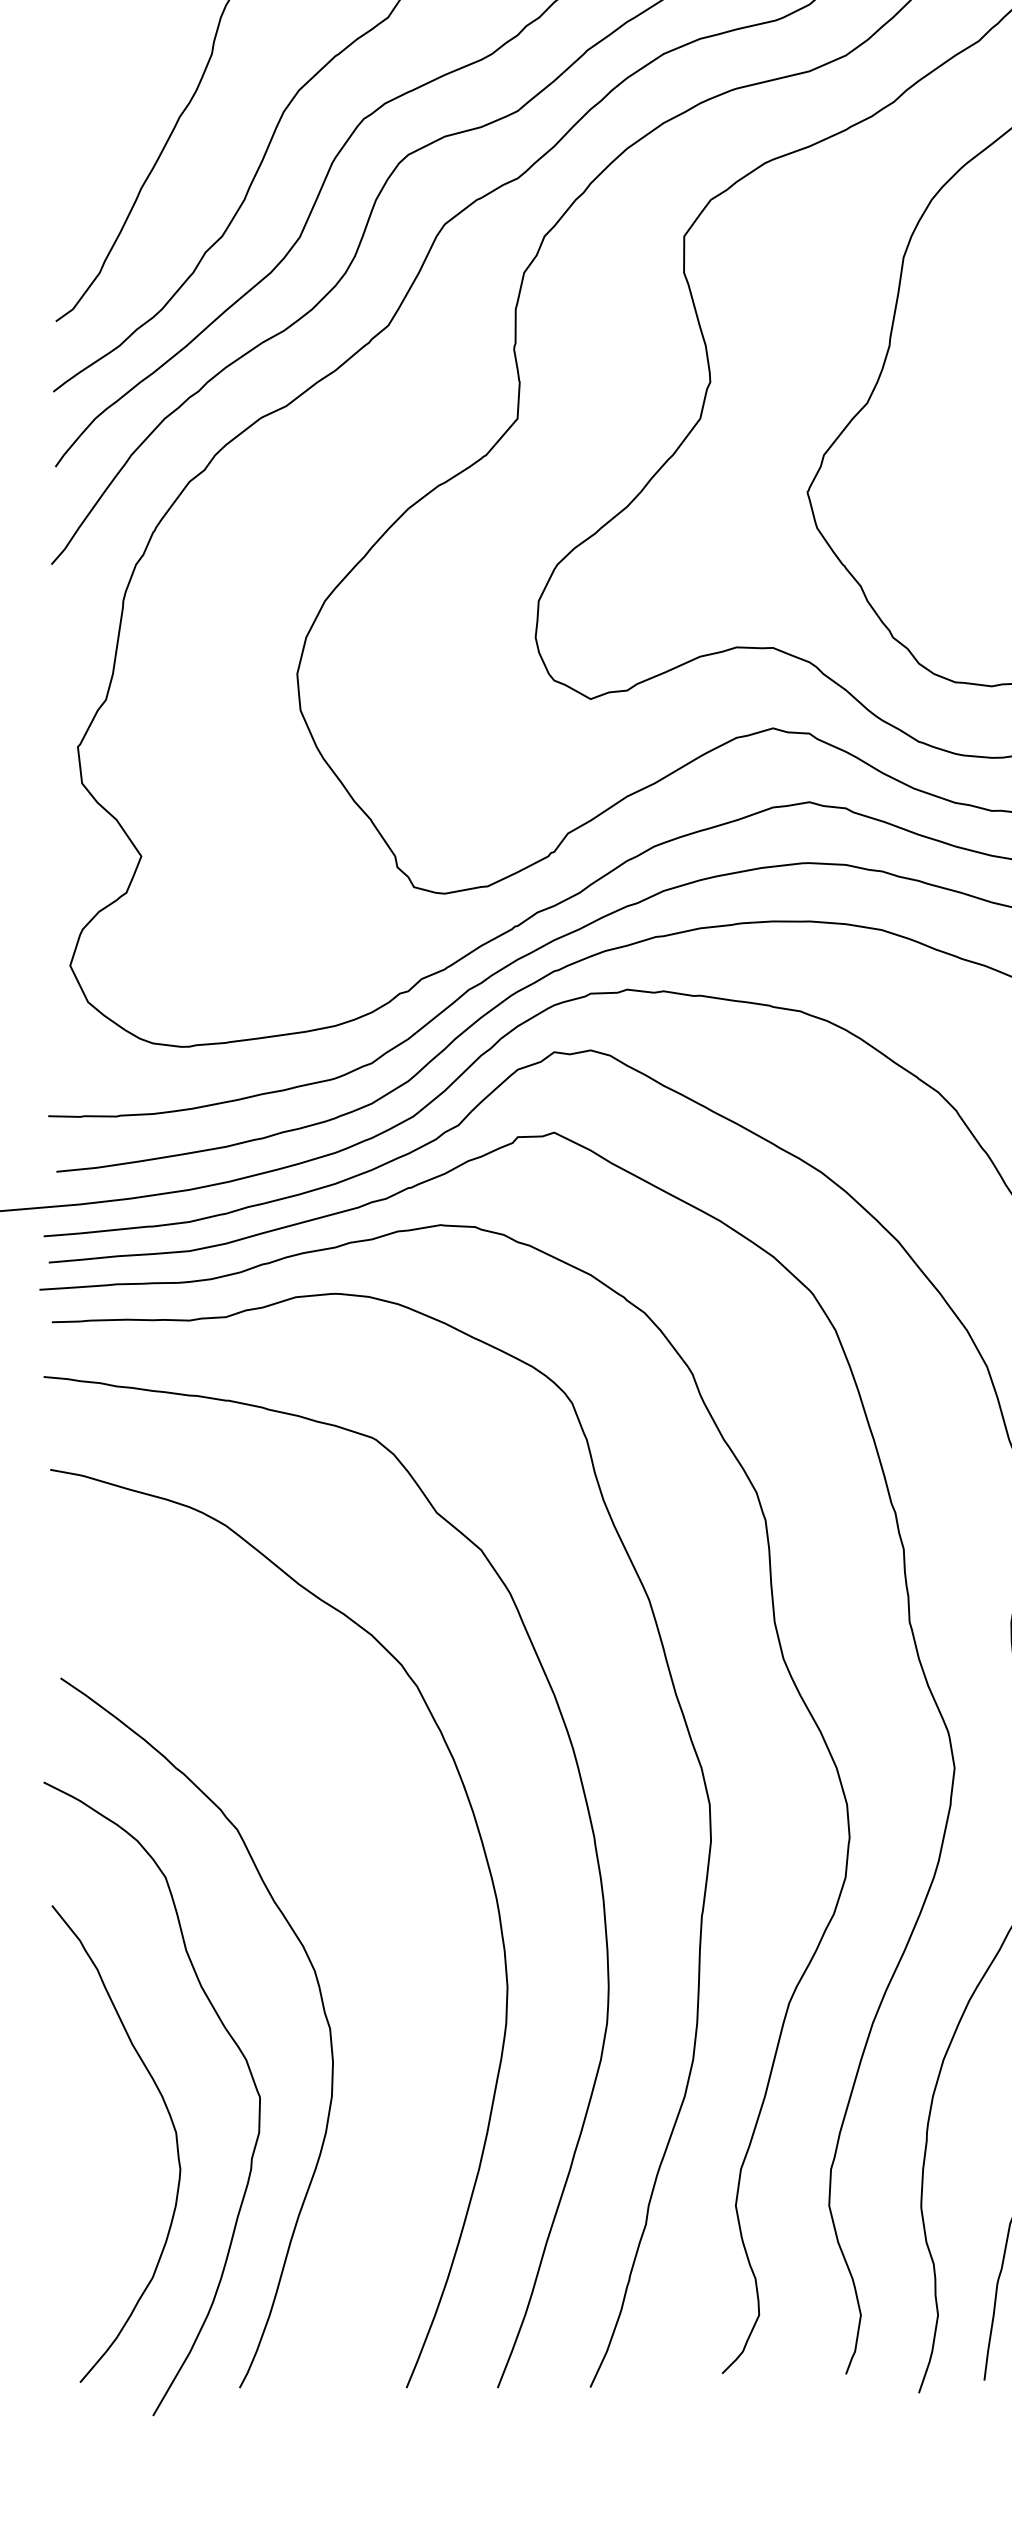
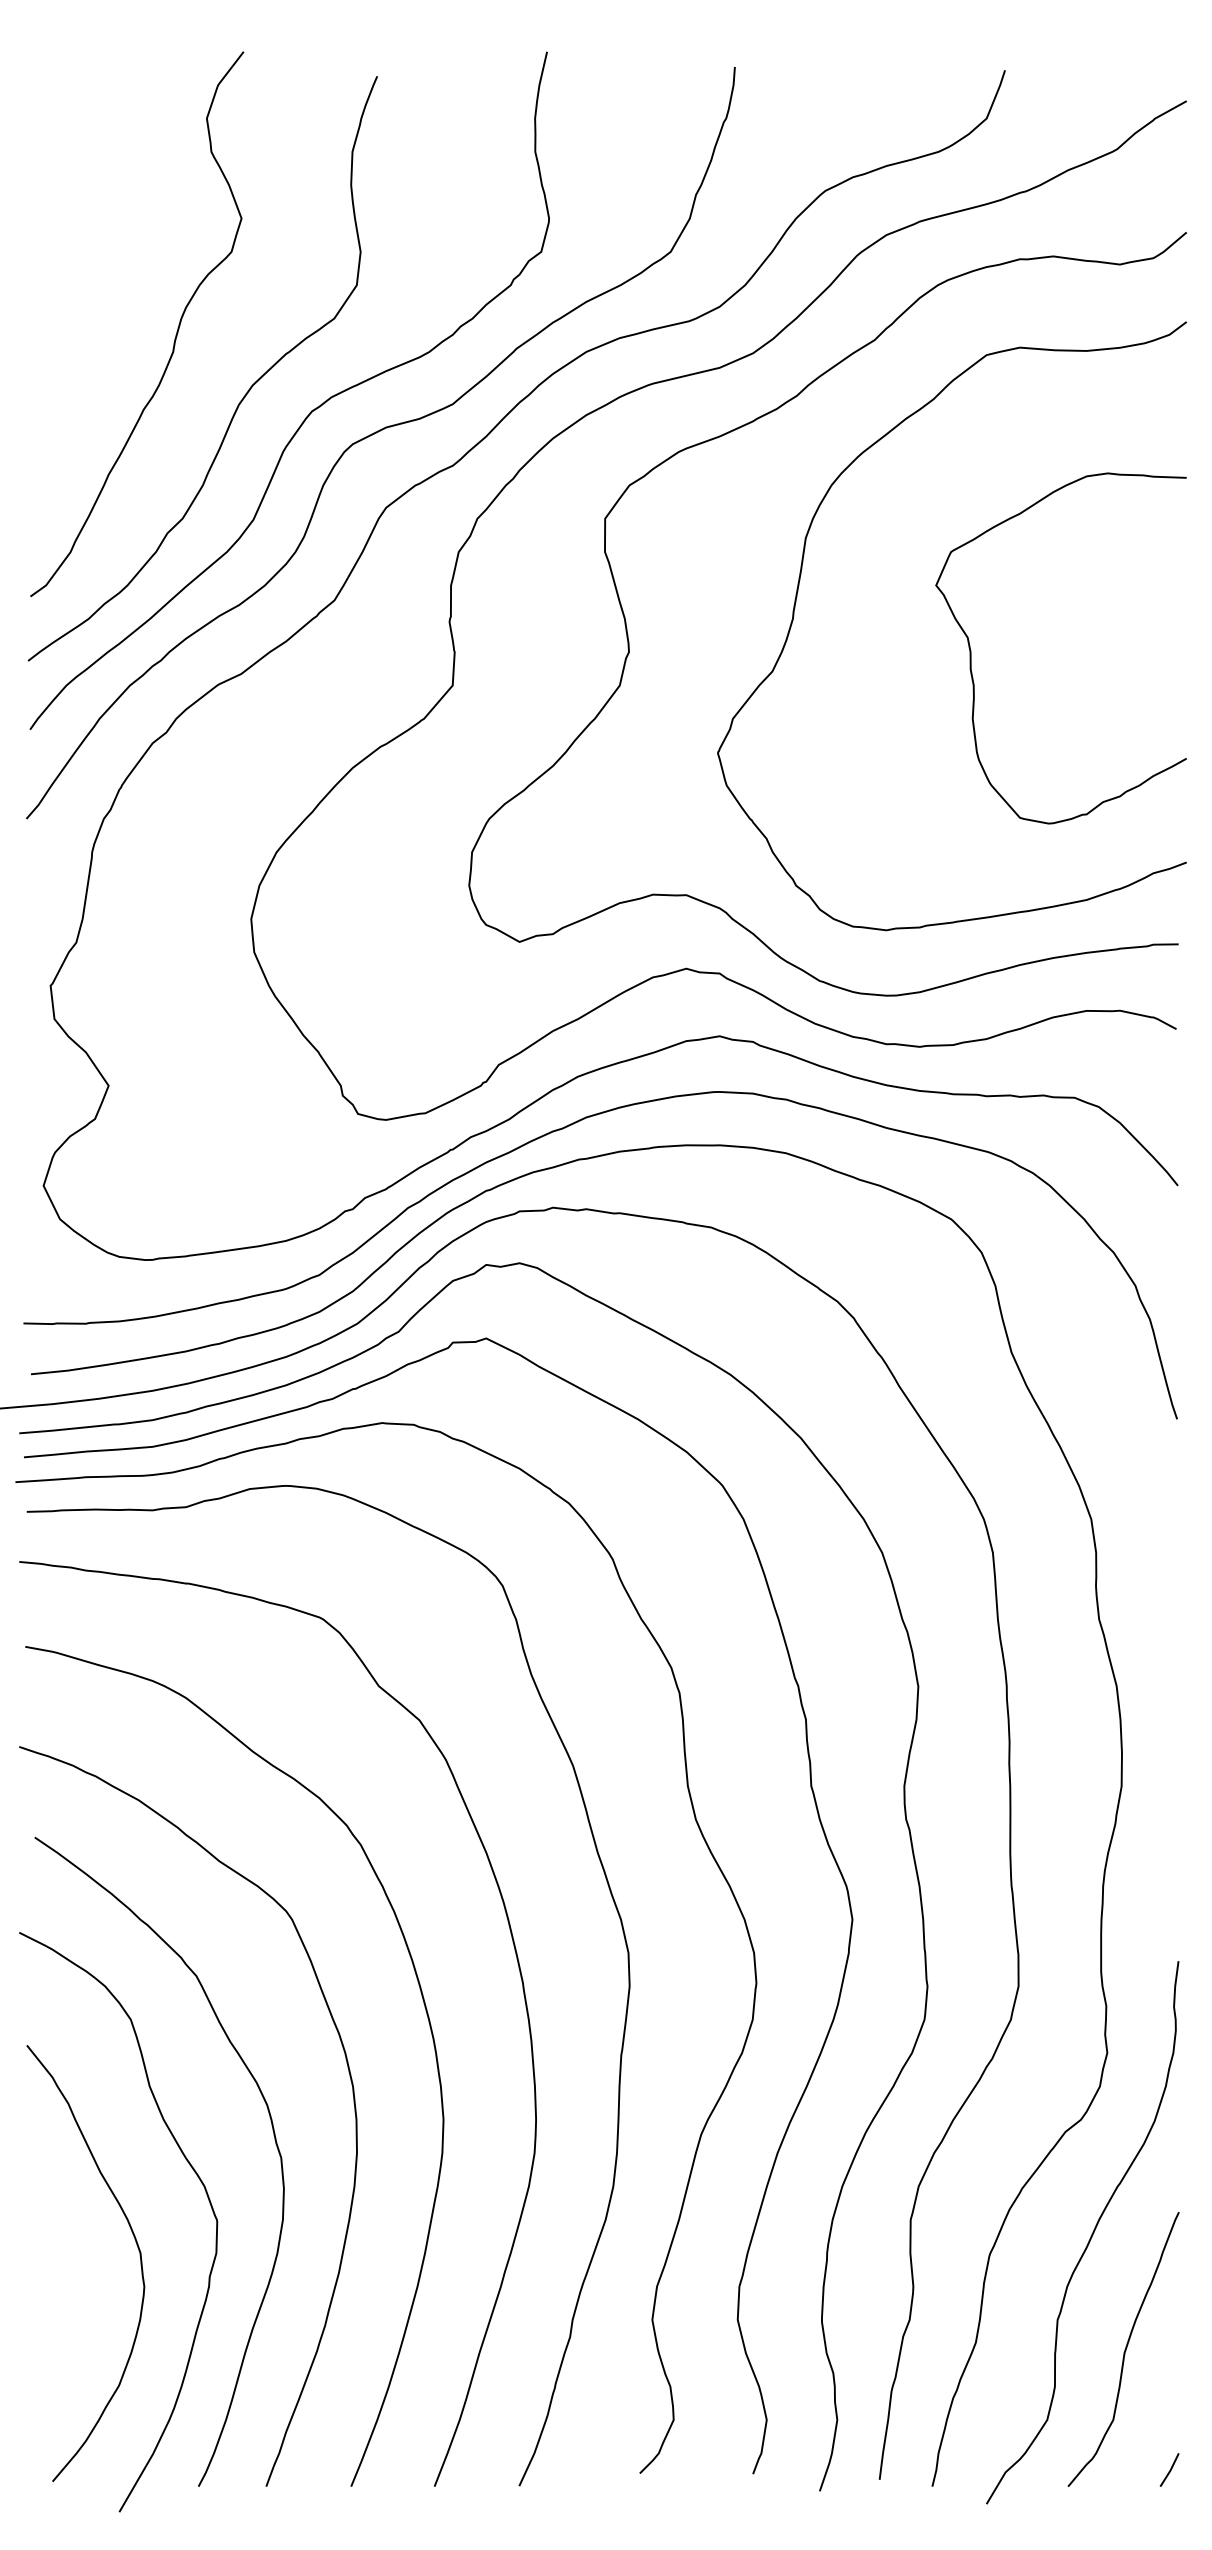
curve: (409, 1969) -> (353, 2103), added

